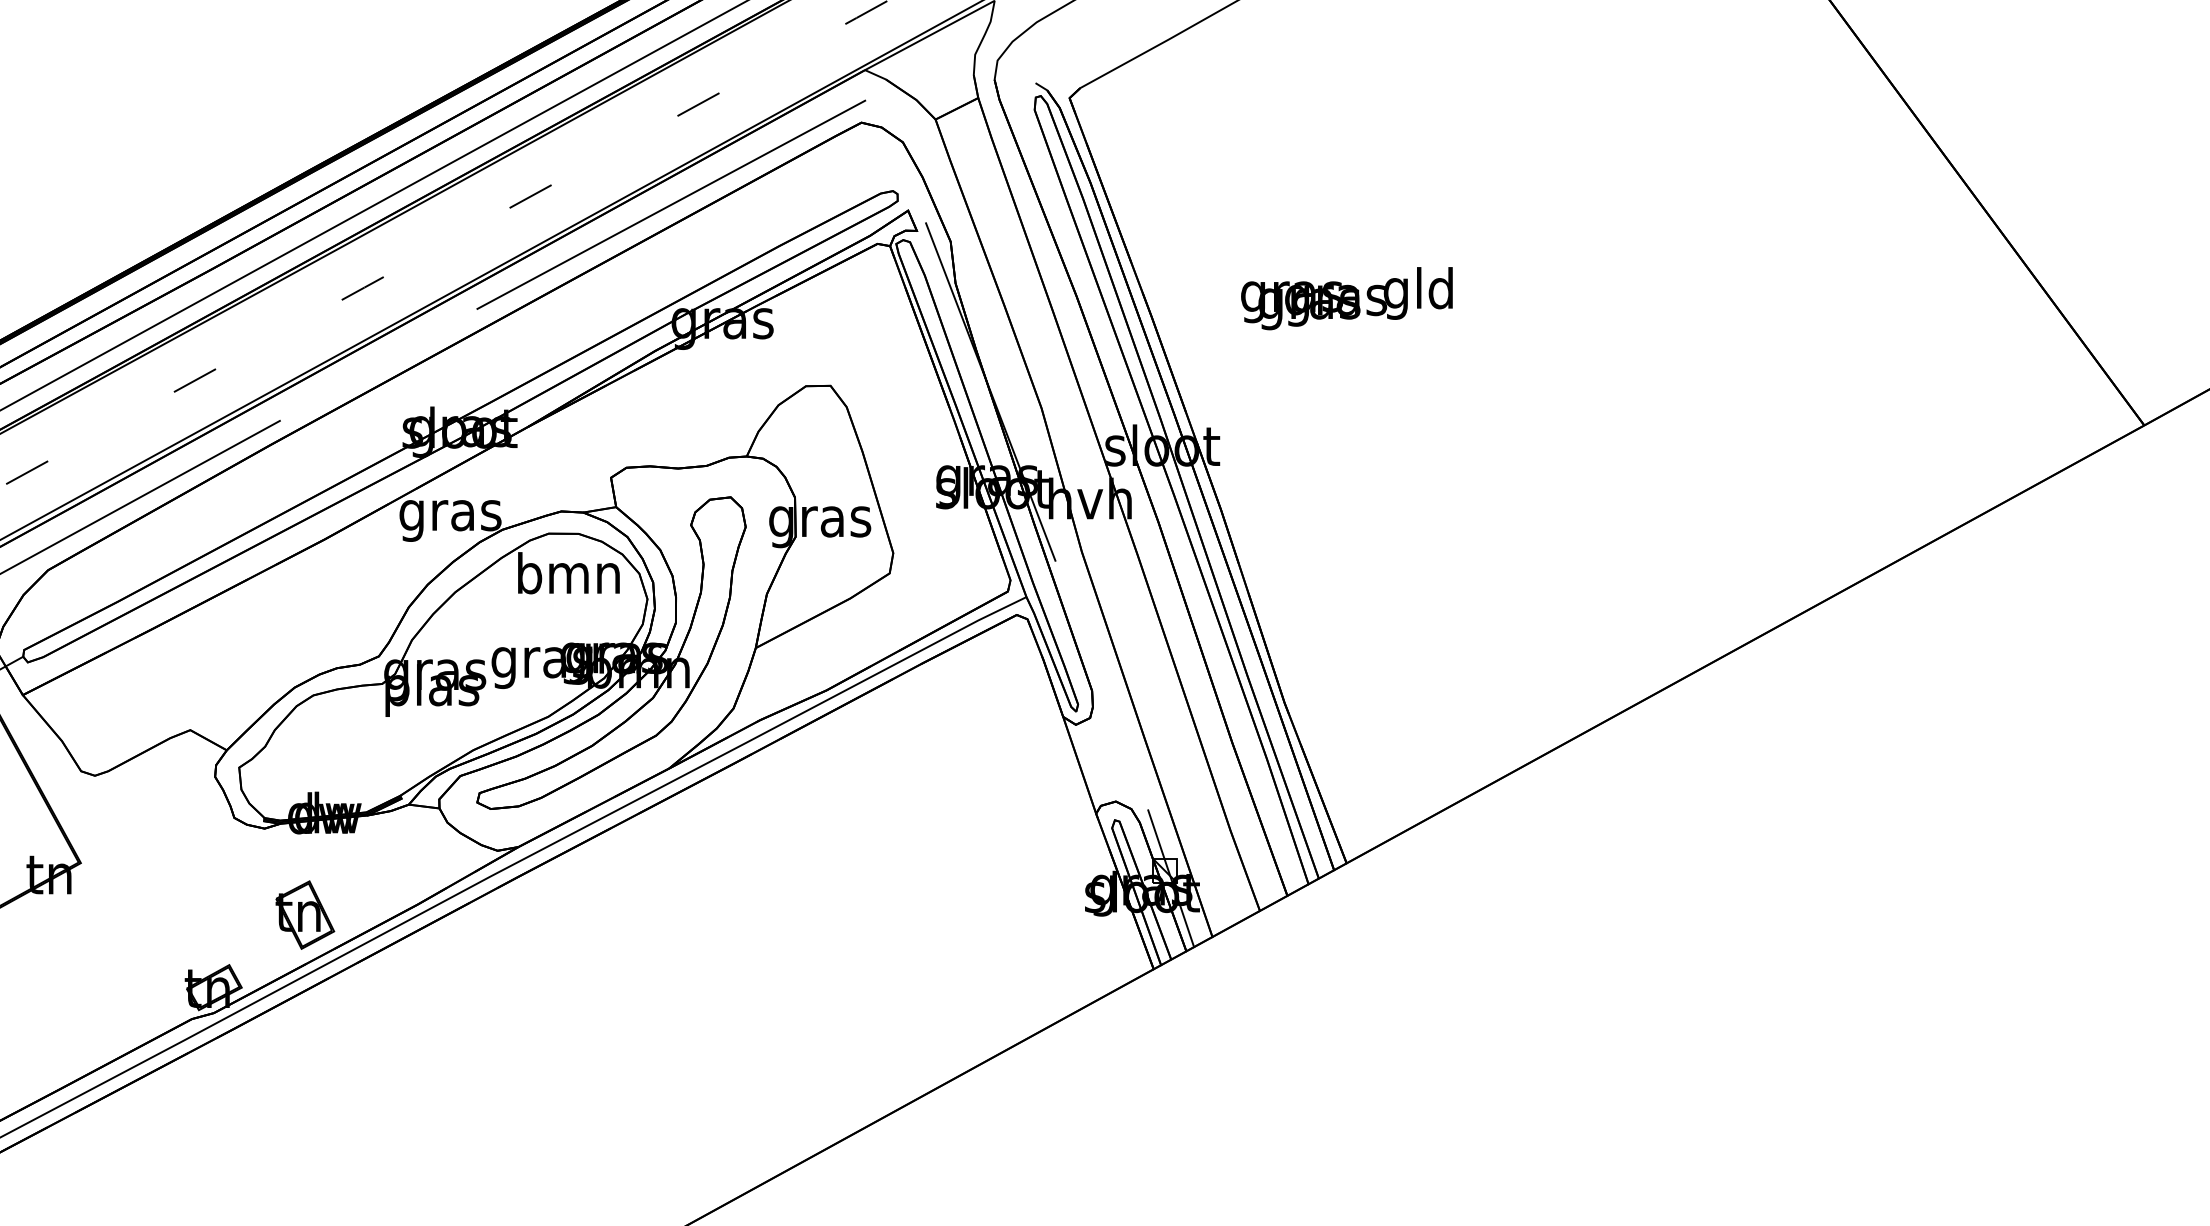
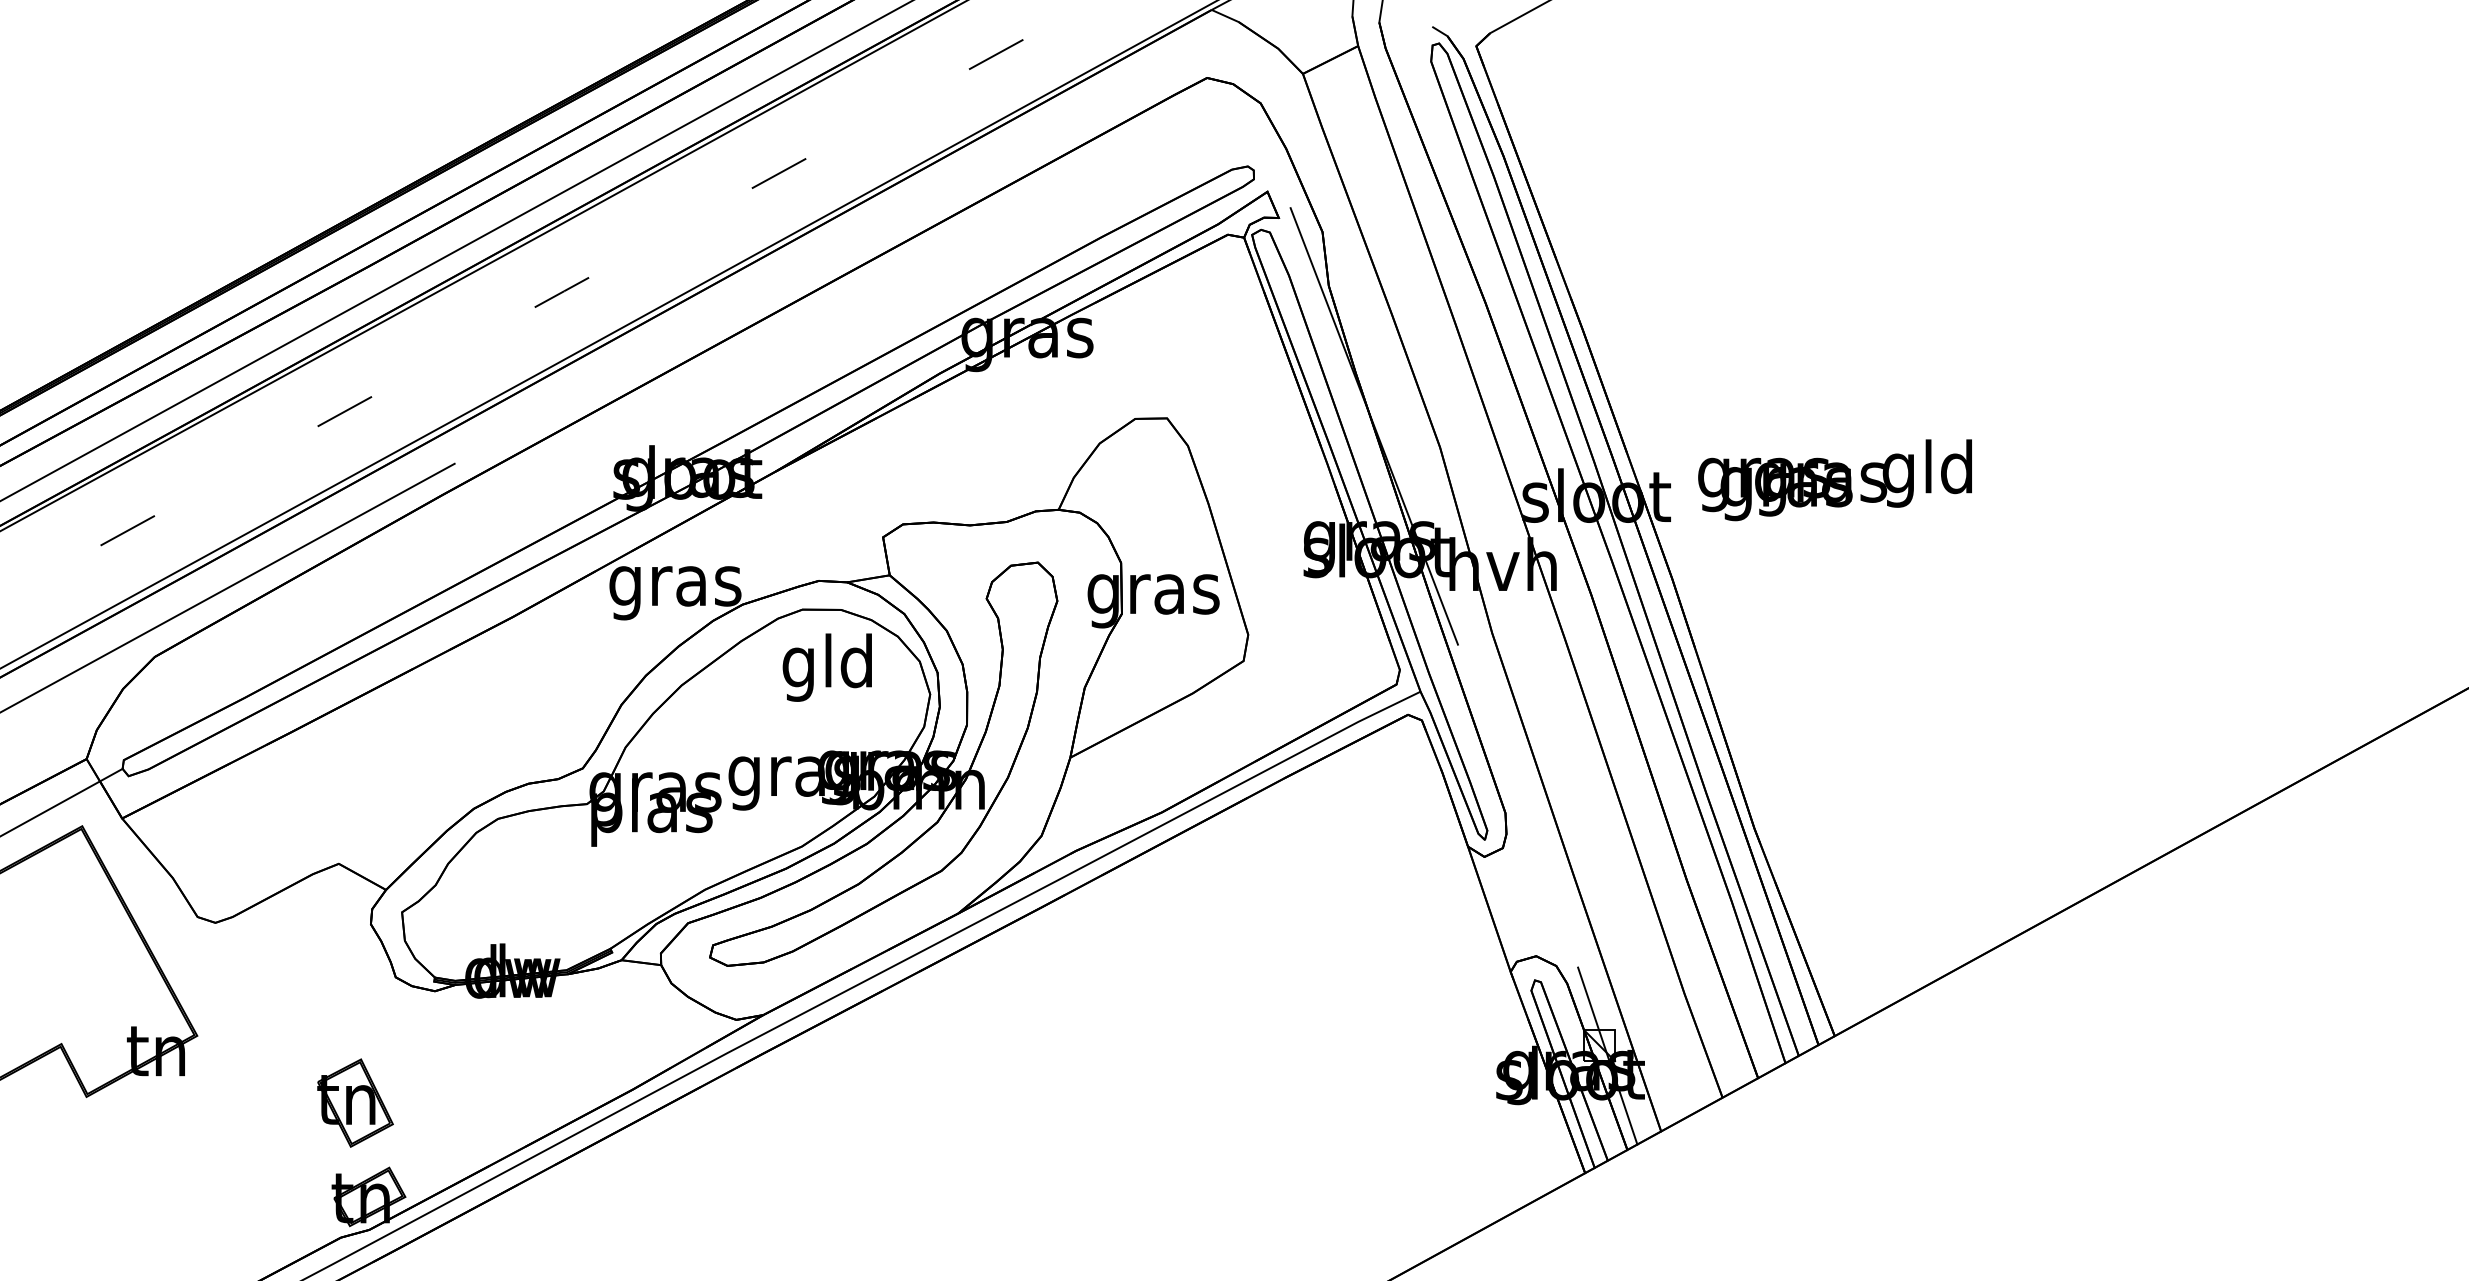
line: (671, 204) -> (961, 183), removed
text: (1346, 298) -> (1834, 480), moved
text: (568, 578) -> (828, 667), bmn -> gld
part: (305, 914) -> (355, 1102), moved

